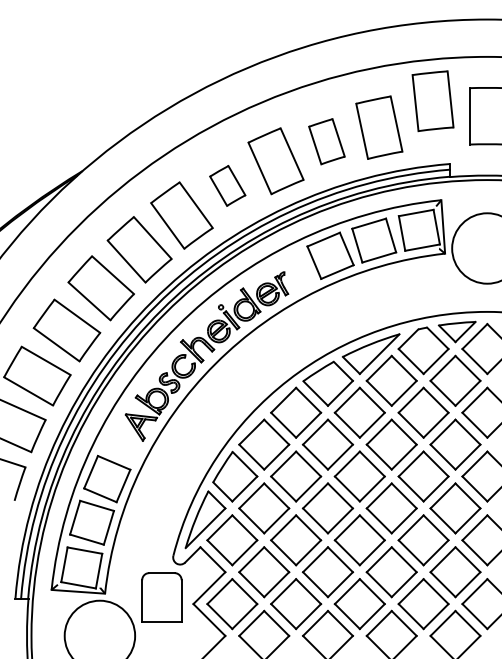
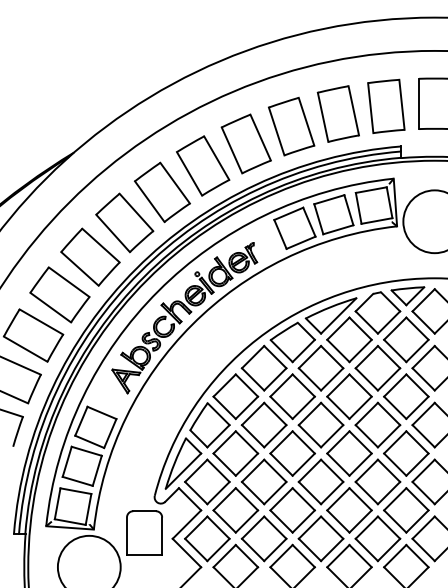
part: (433, 100) -> (386, 105), moved
part: (326, 141) -> (291, 126), size x1.43
part: (228, 185) -> (203, 165), size x1.67

